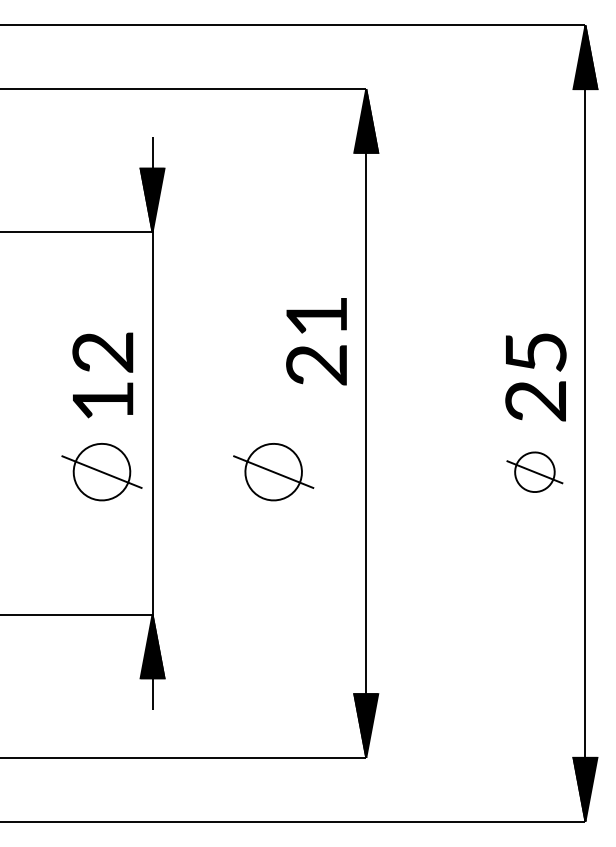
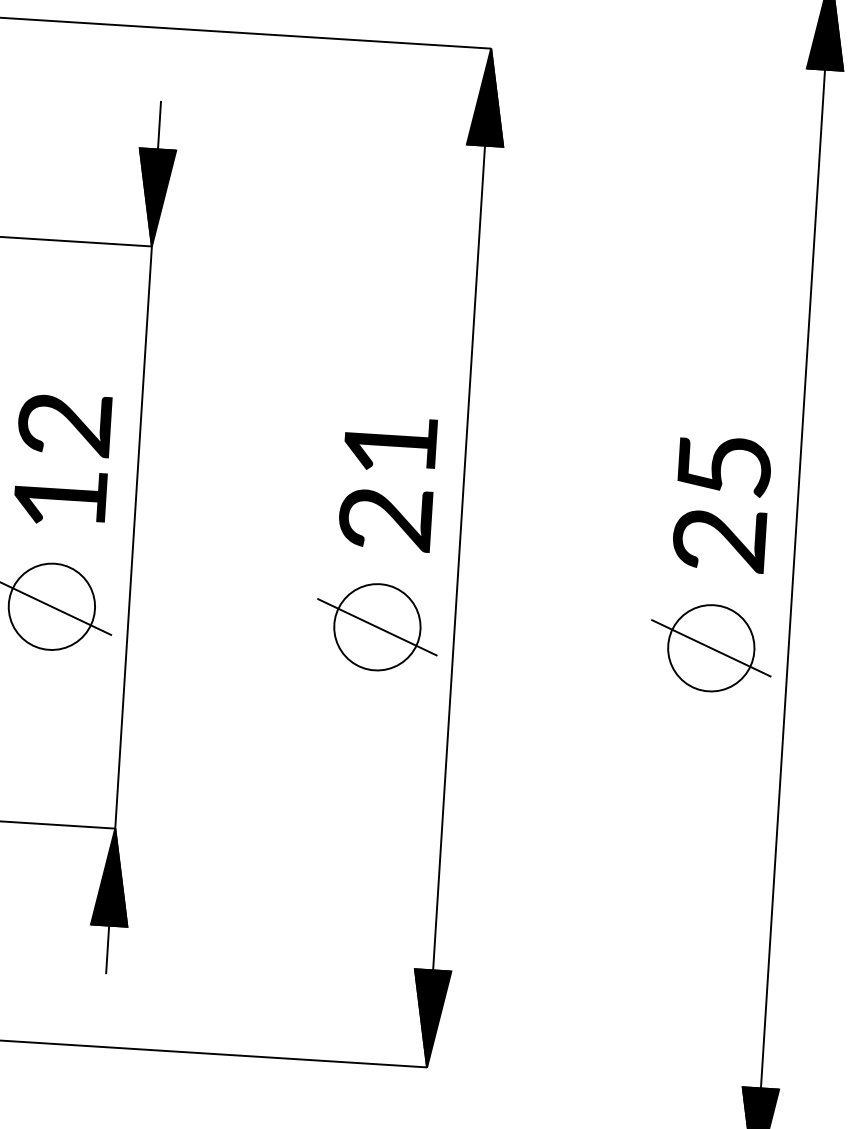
text: (316, 341) -> (387, 483), moved
part: (273, 472) -> (377, 627), moved
part: (534, 472) -> (710, 648), size x1.43

